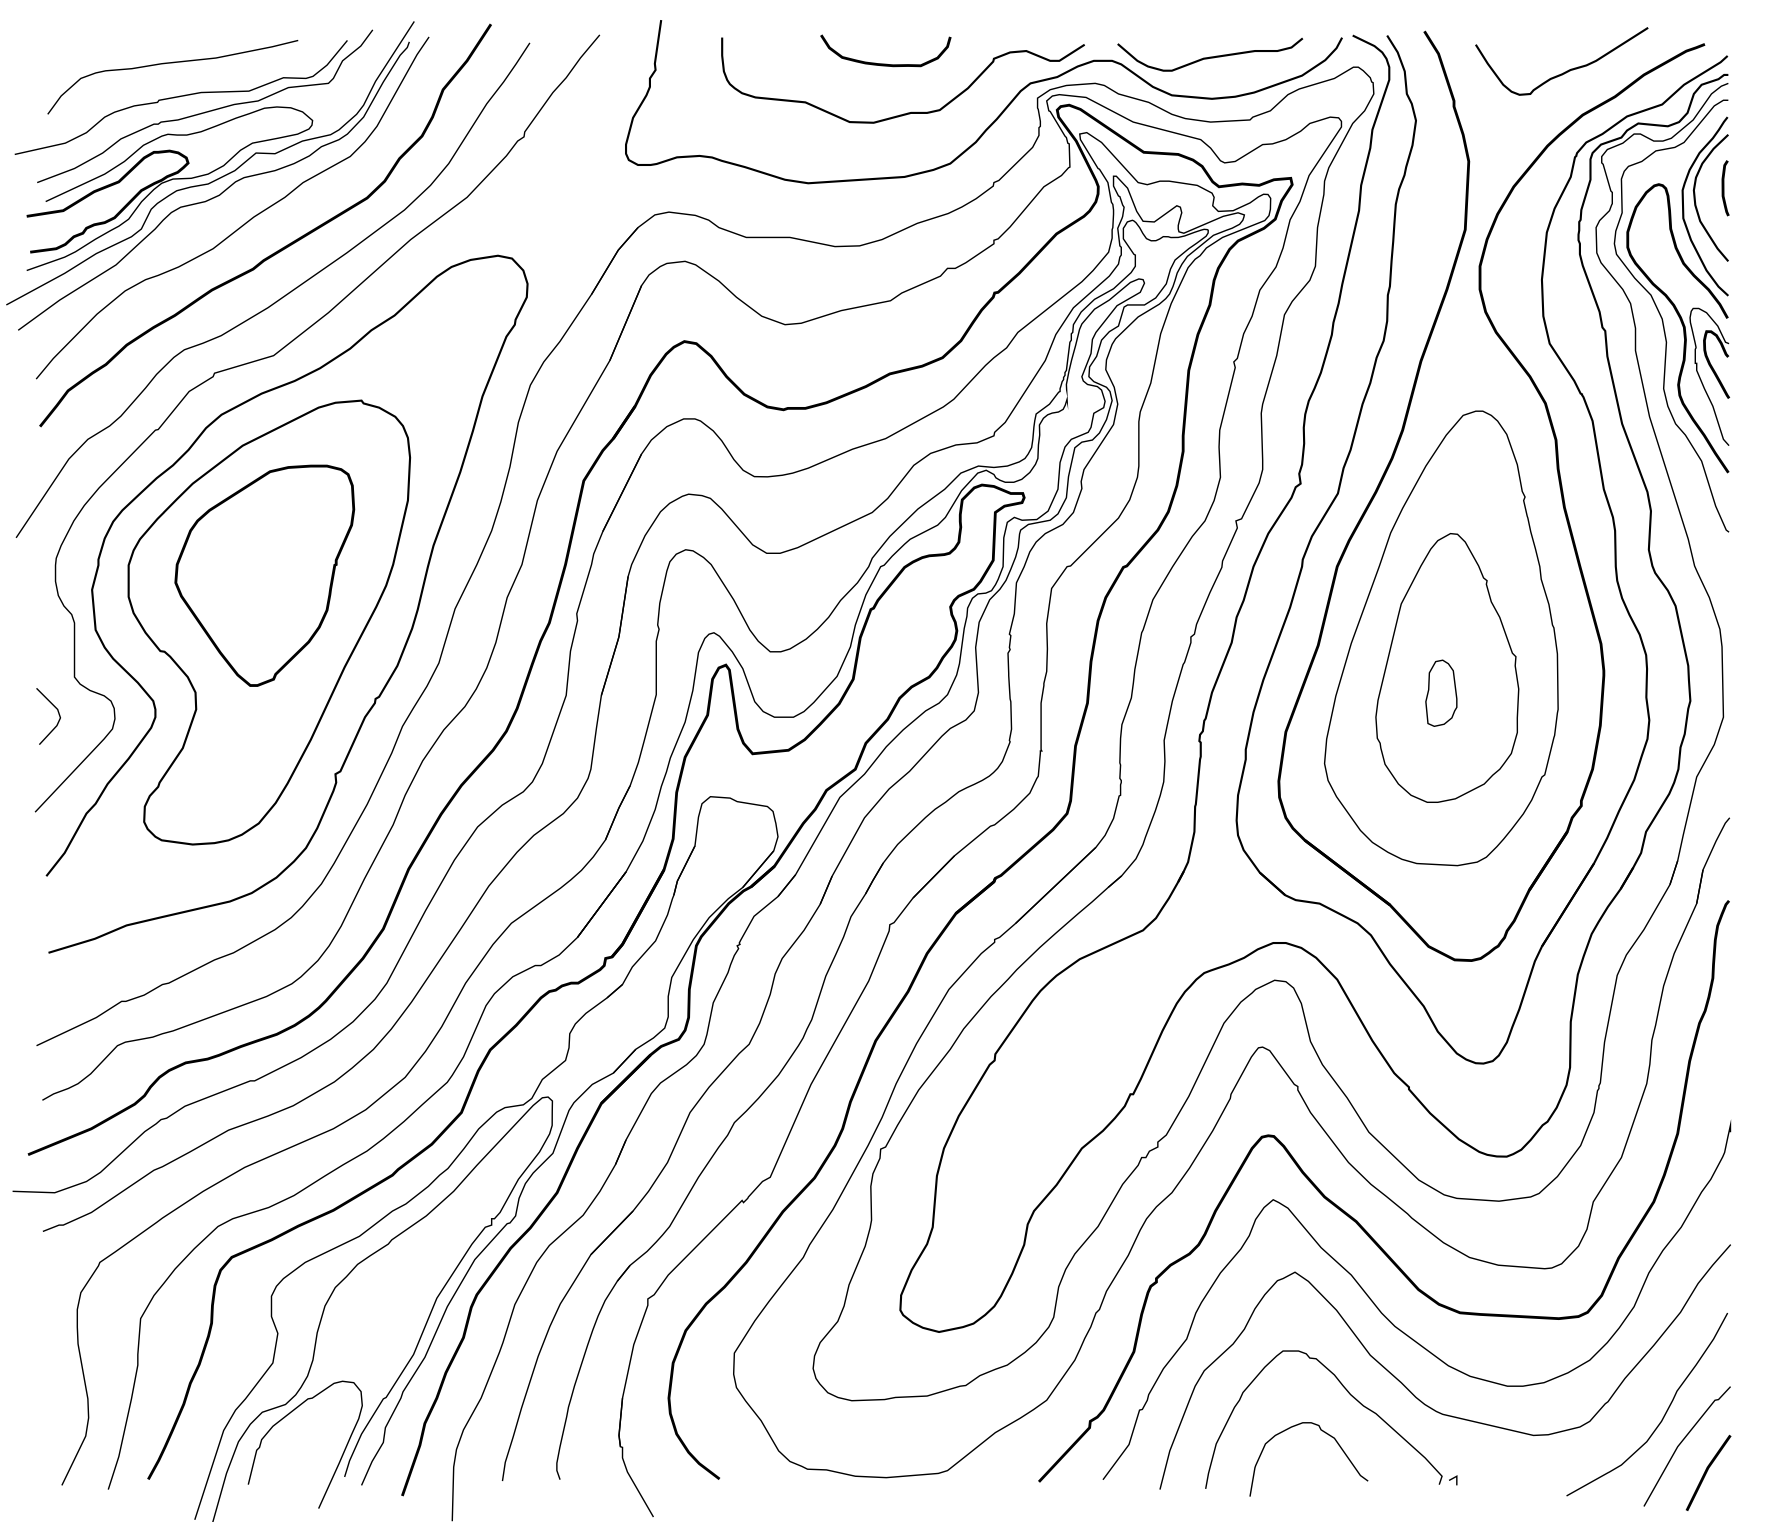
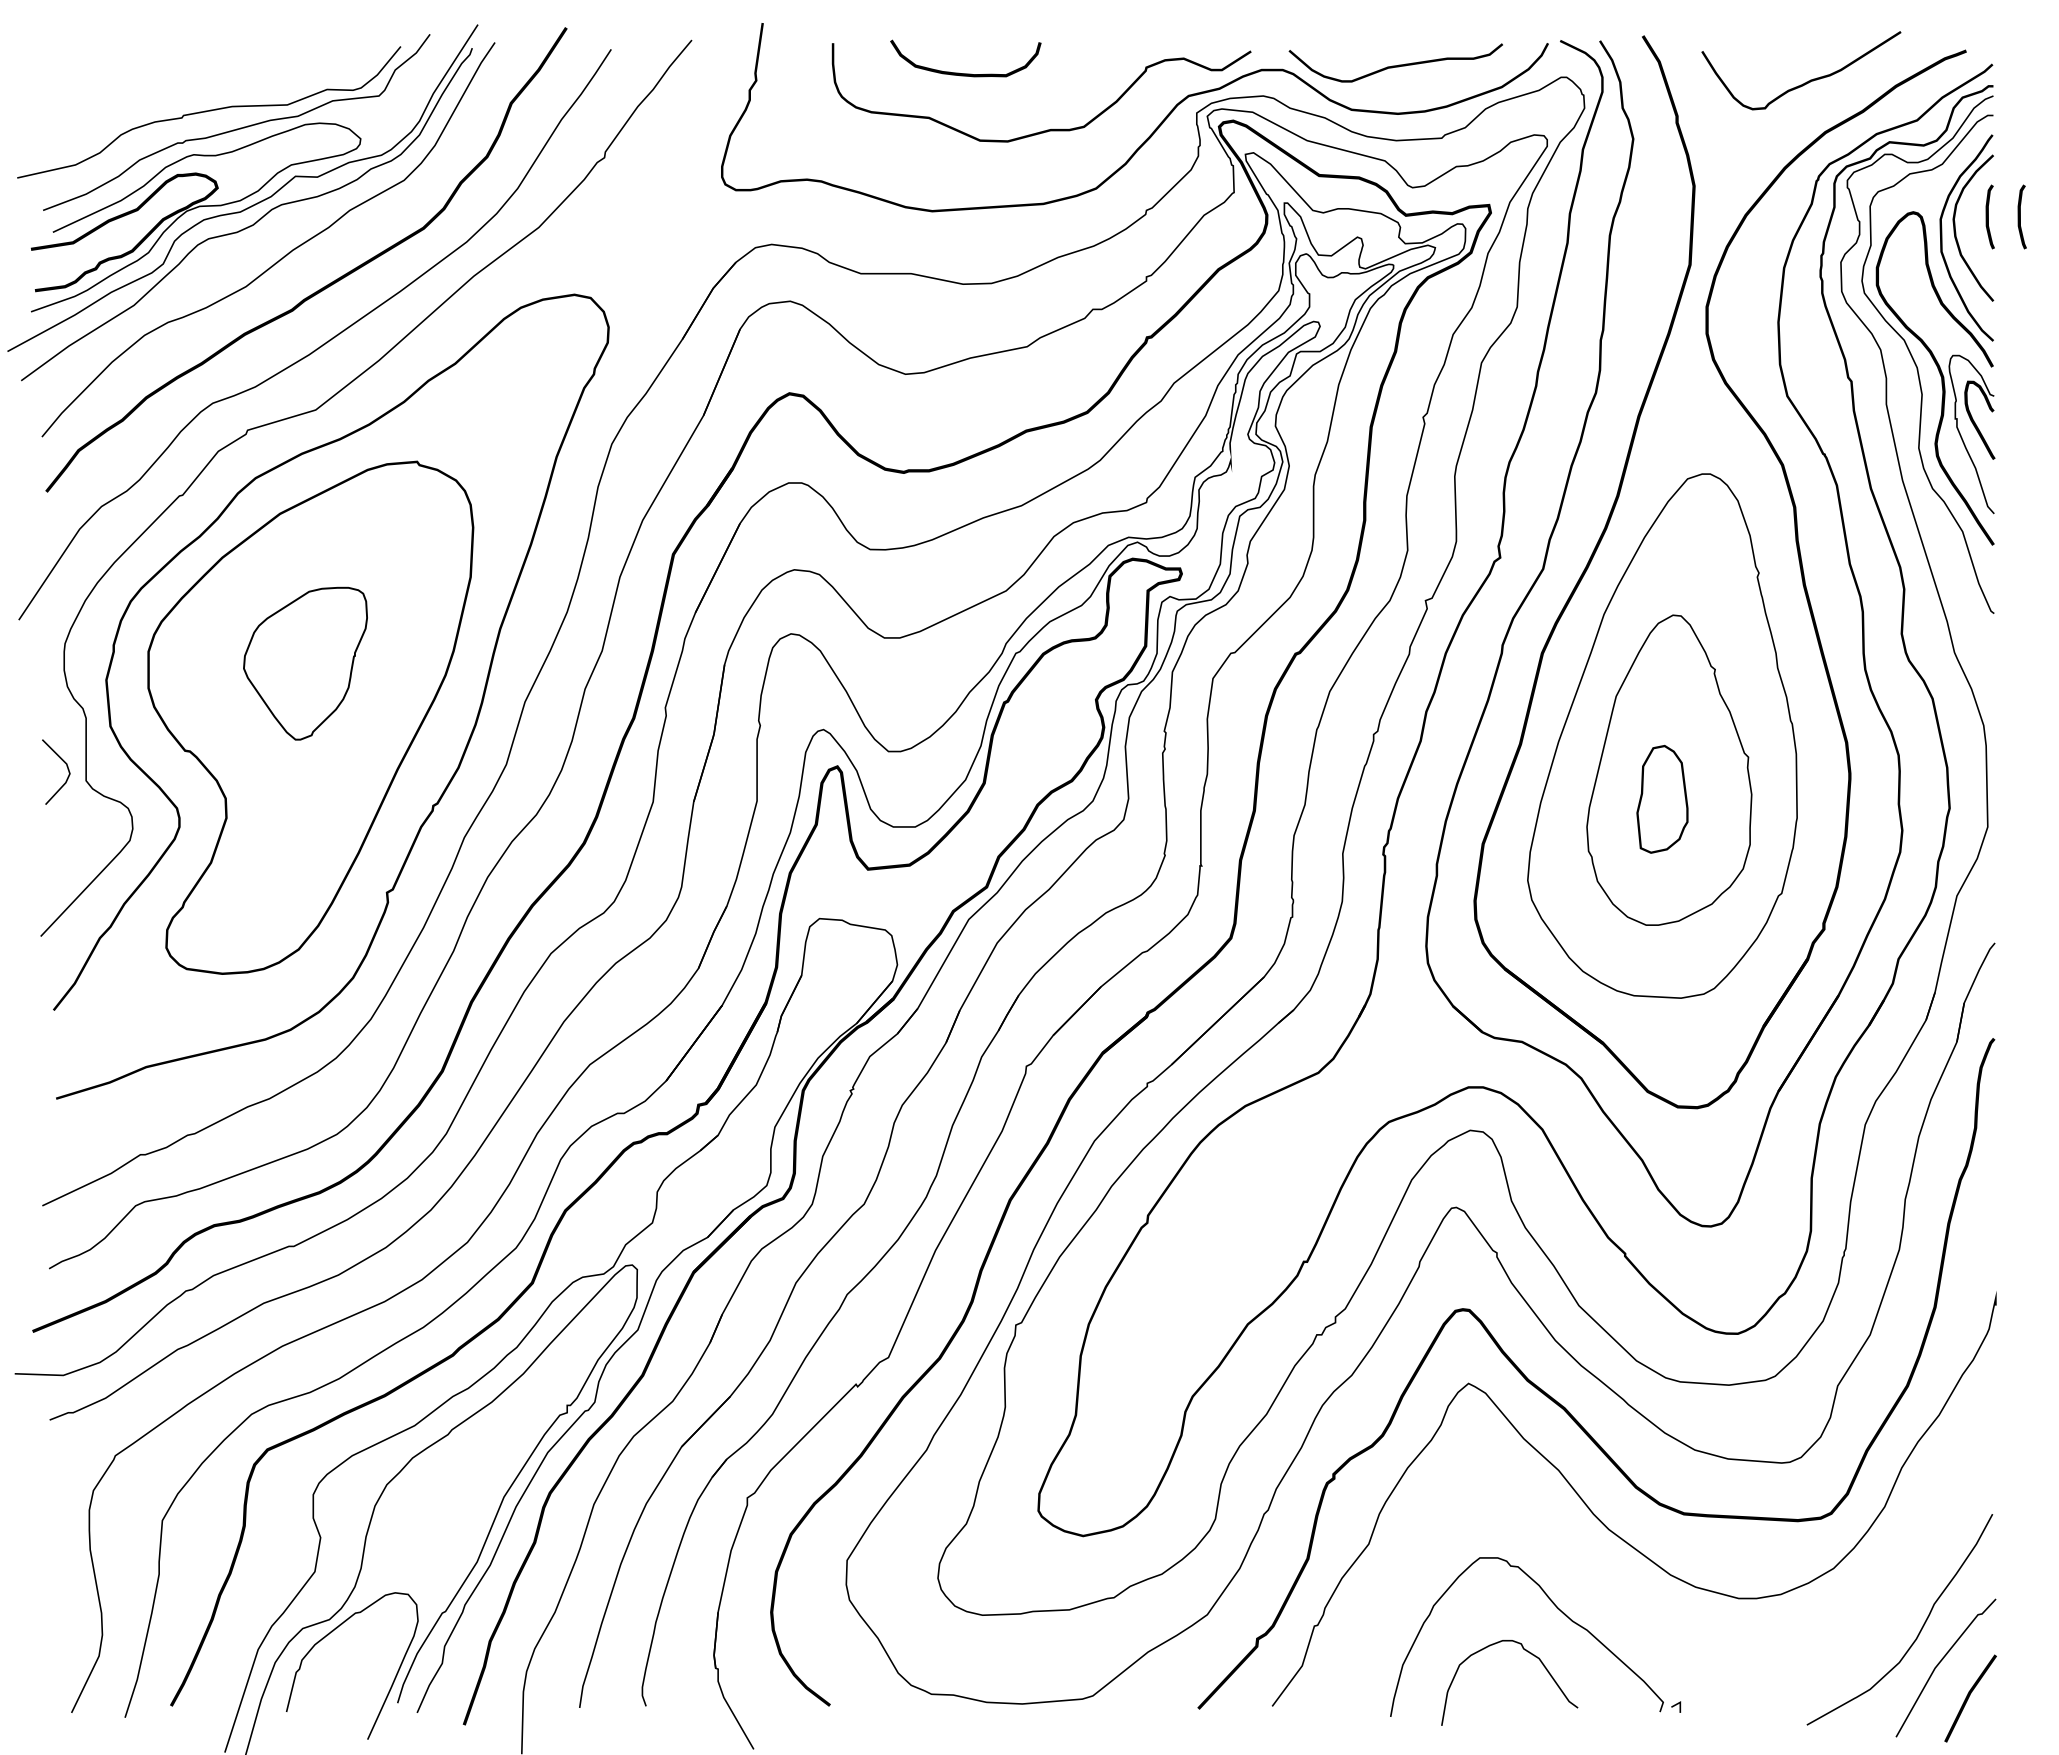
curve: (170, 63) -> (196, 73), removed
curve: (885, 63) -> (965, 73), moved
curve: (1751, 187) -> (2020, 216), added
part: (264, 575) -> (305, 663), size x0.6
part: (1441, 693) -> (1662, 799), size x1.4
line: (57, 711) -> (66, 766), moved
curve: (1419, 1399) -> (1637, 1613), removed

